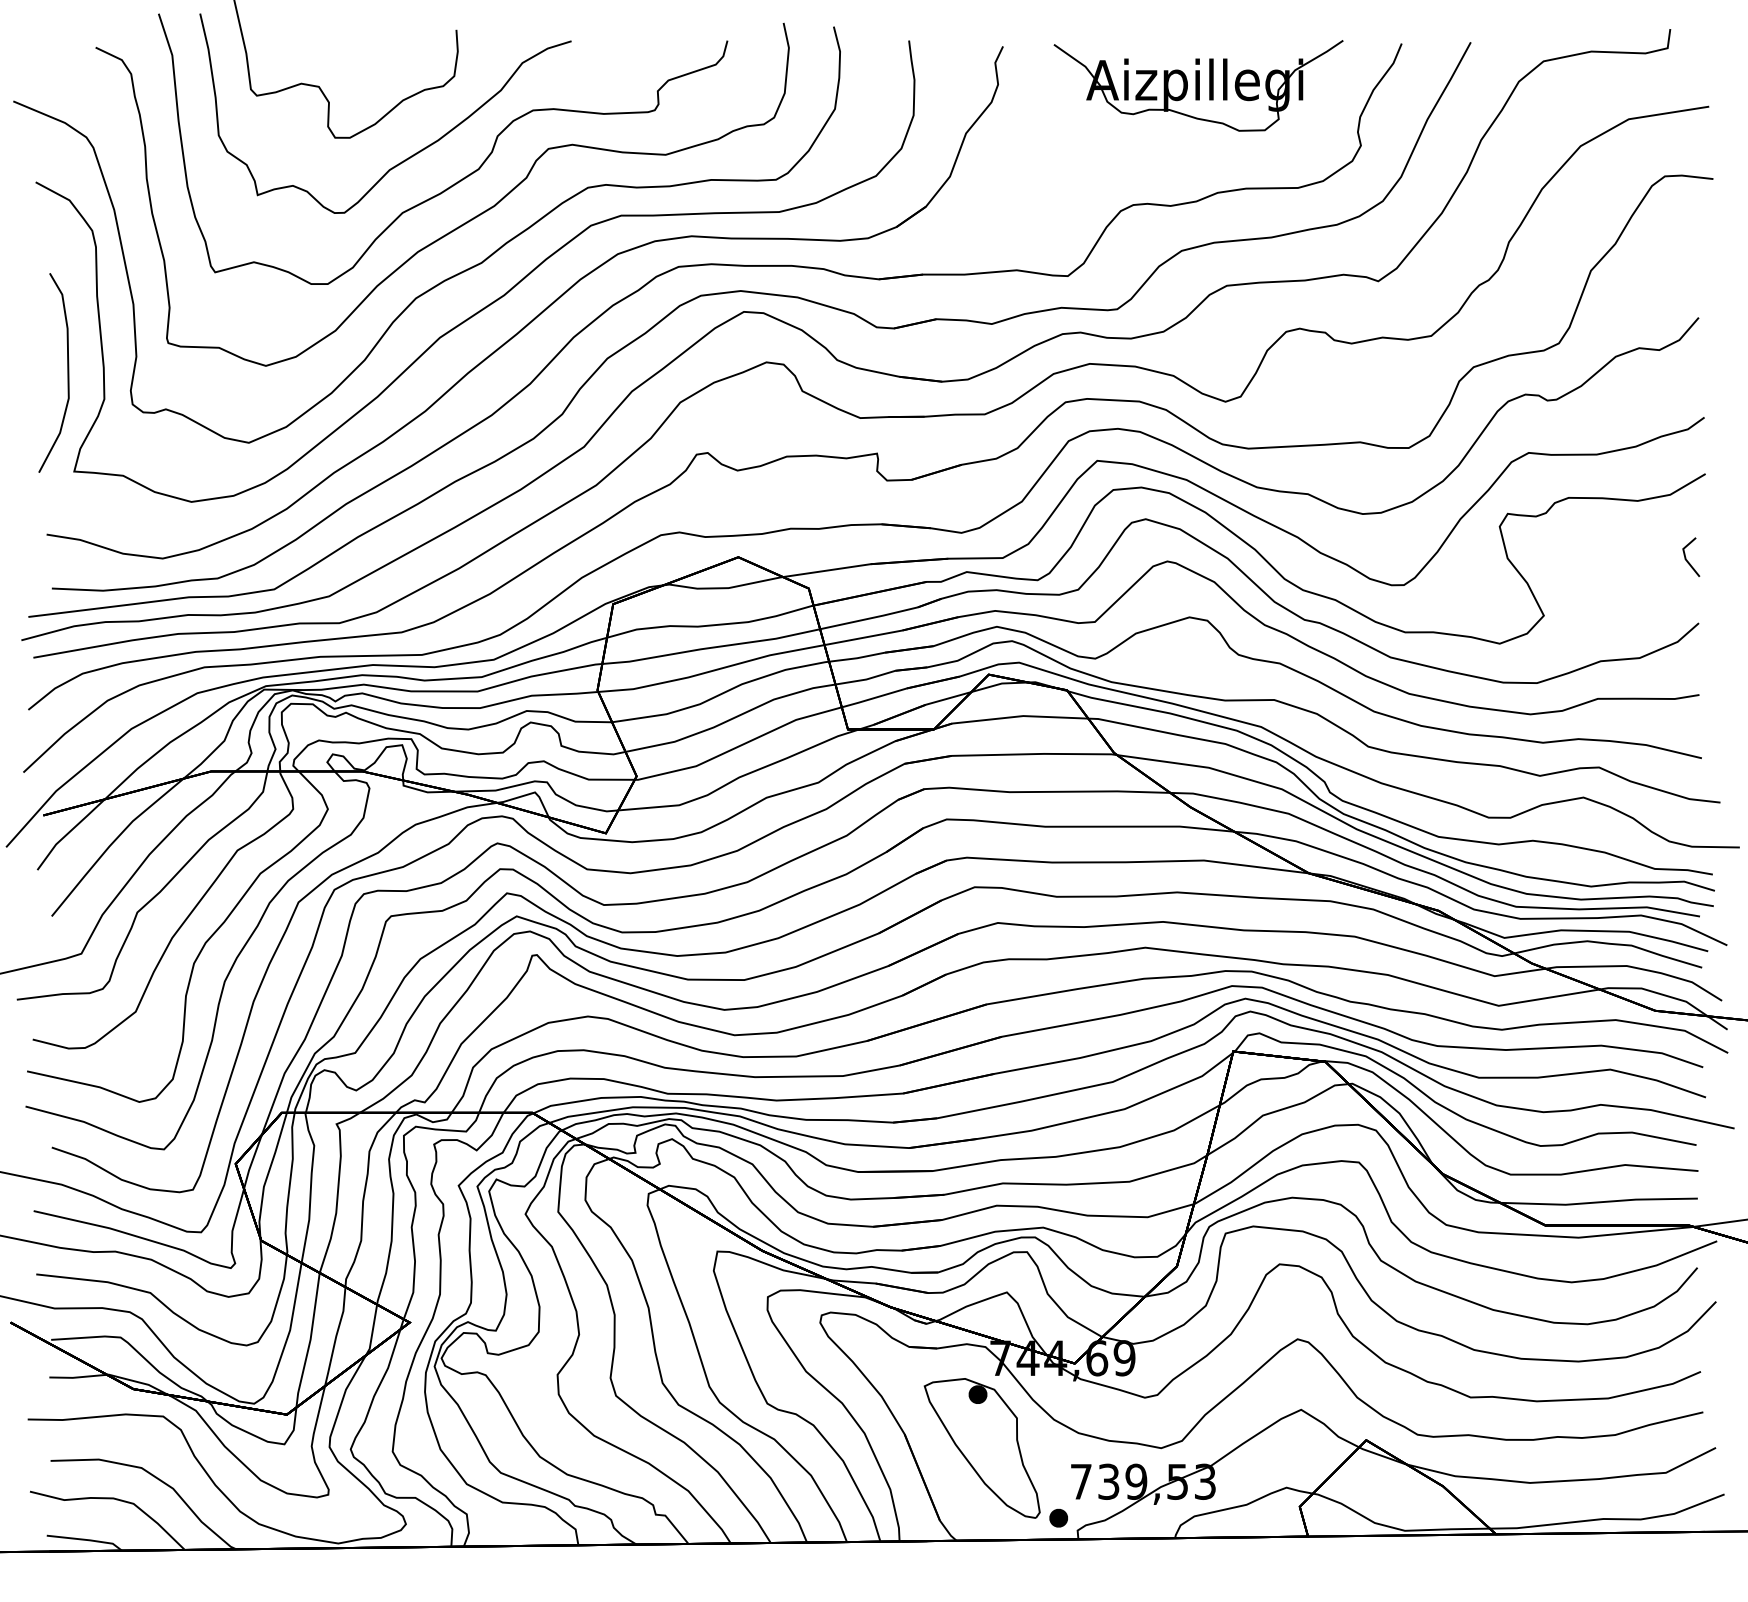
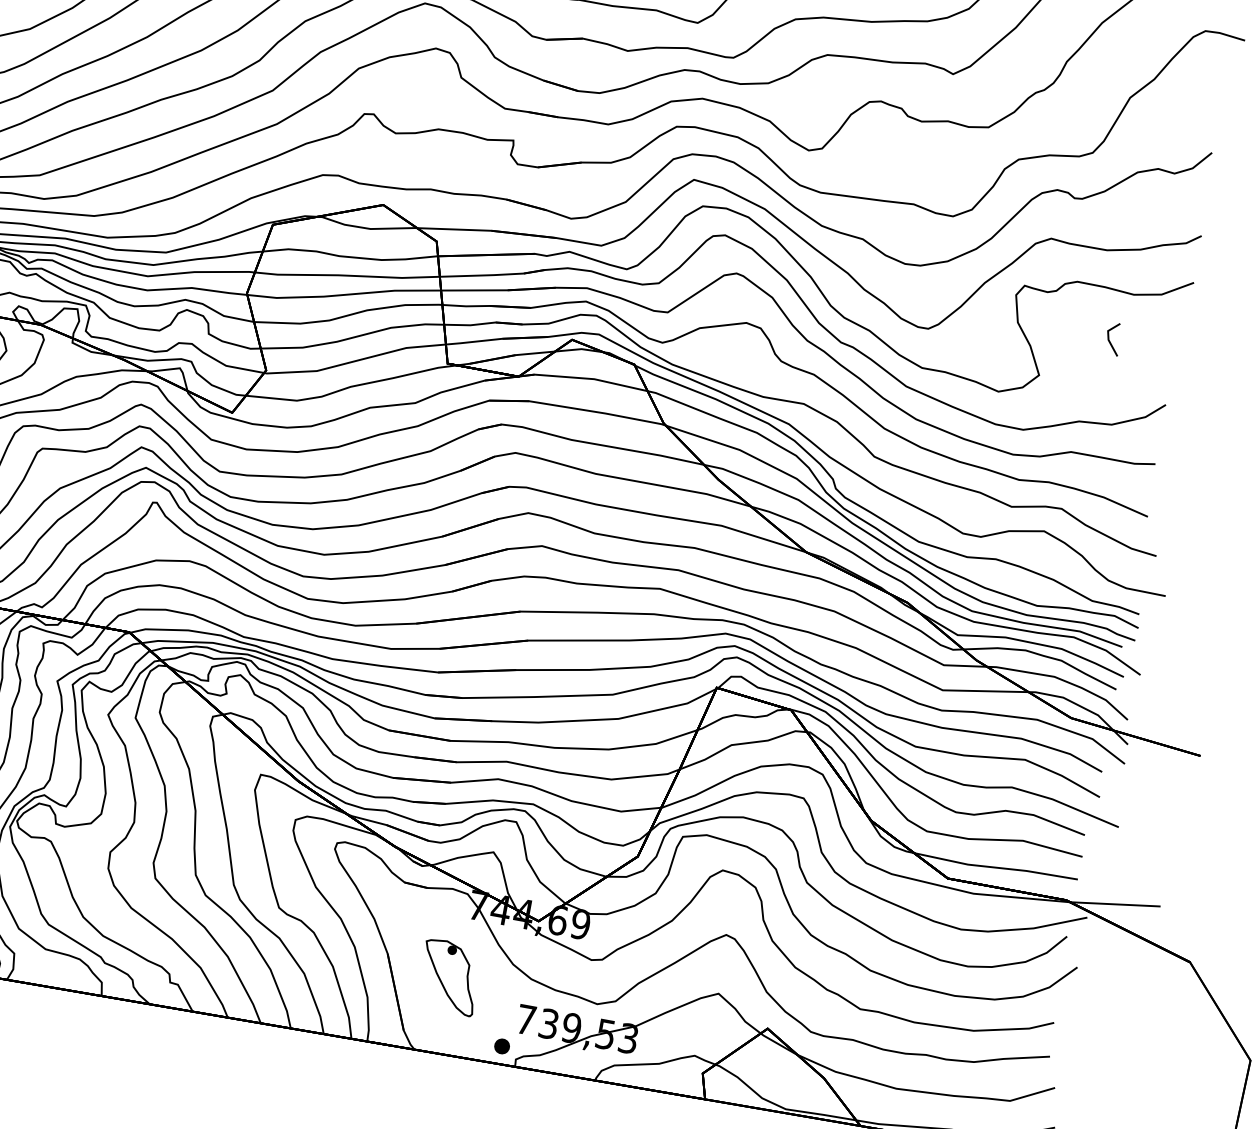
line: (1687, 559) -> (1110, 340), moved
part: (981, 1448) -> (448, 977), size x0.6

